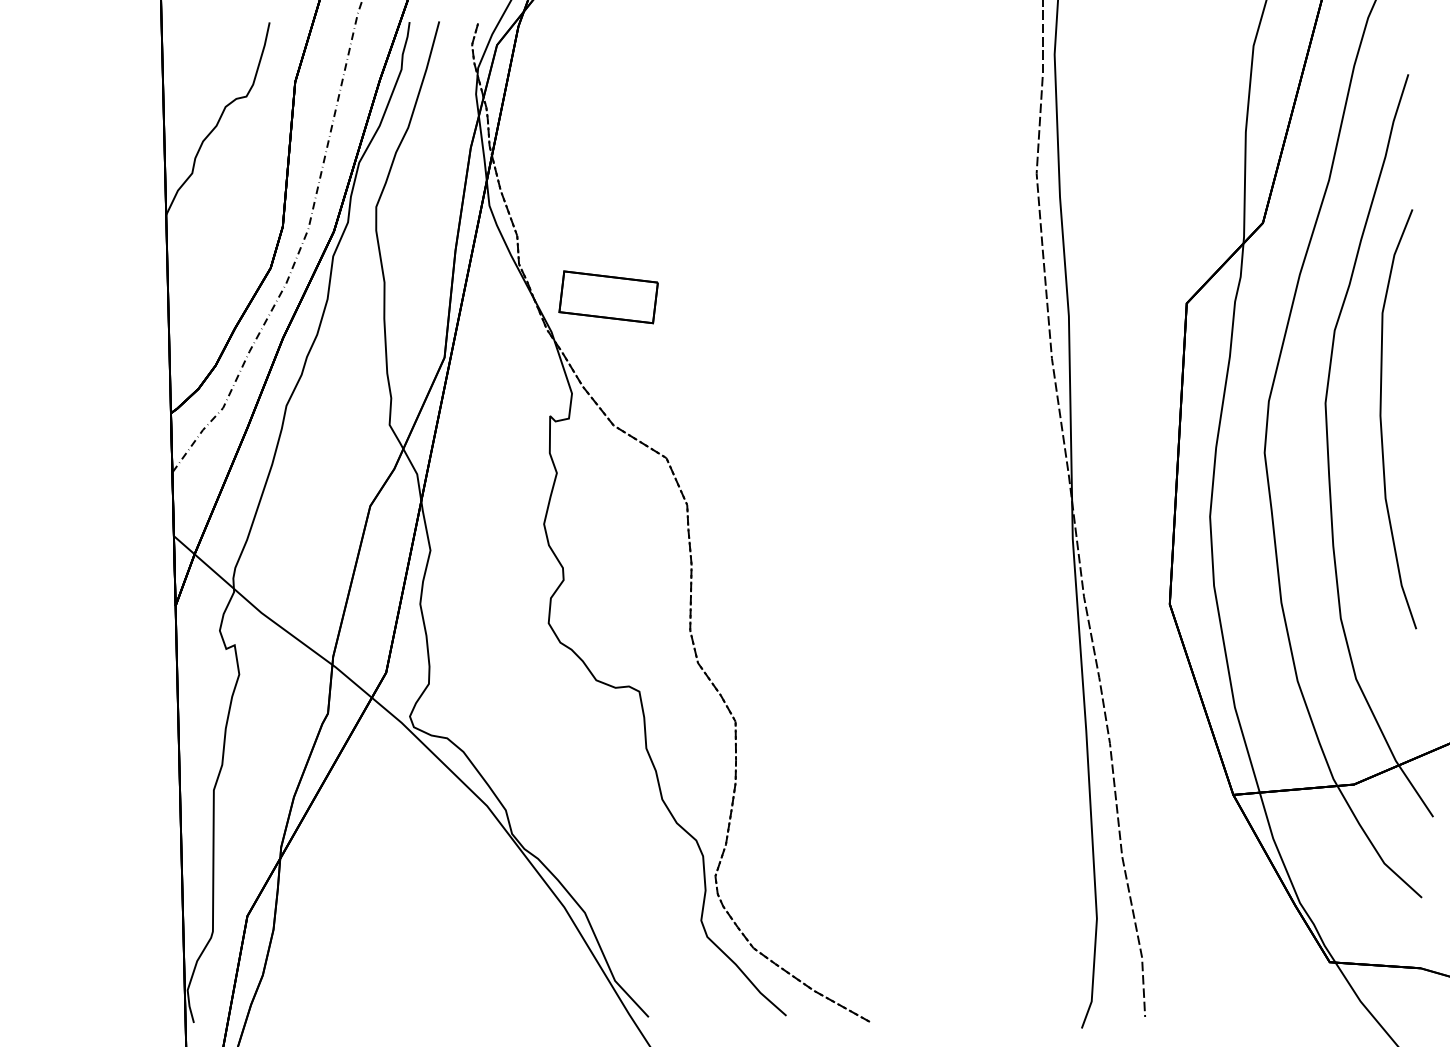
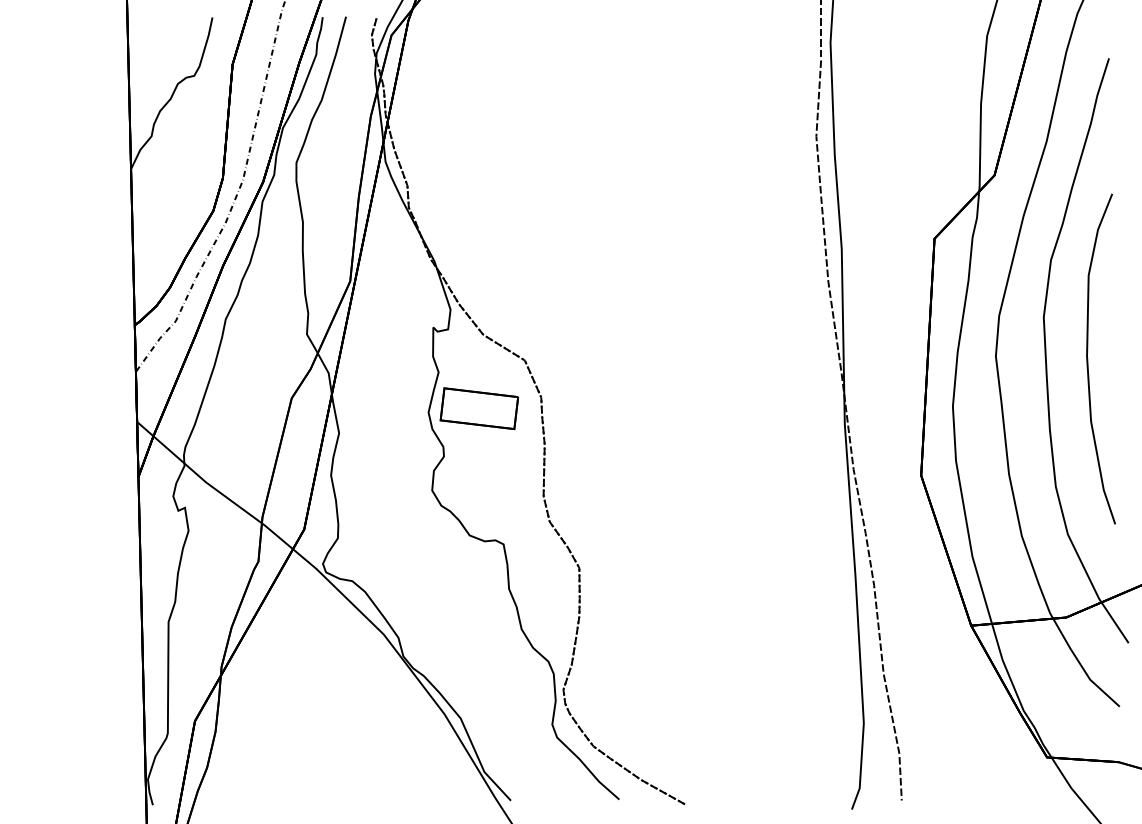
part: (608, 297) -> (479, 408), moved
curve: (1381, 419) -> (1087, 359), moved

